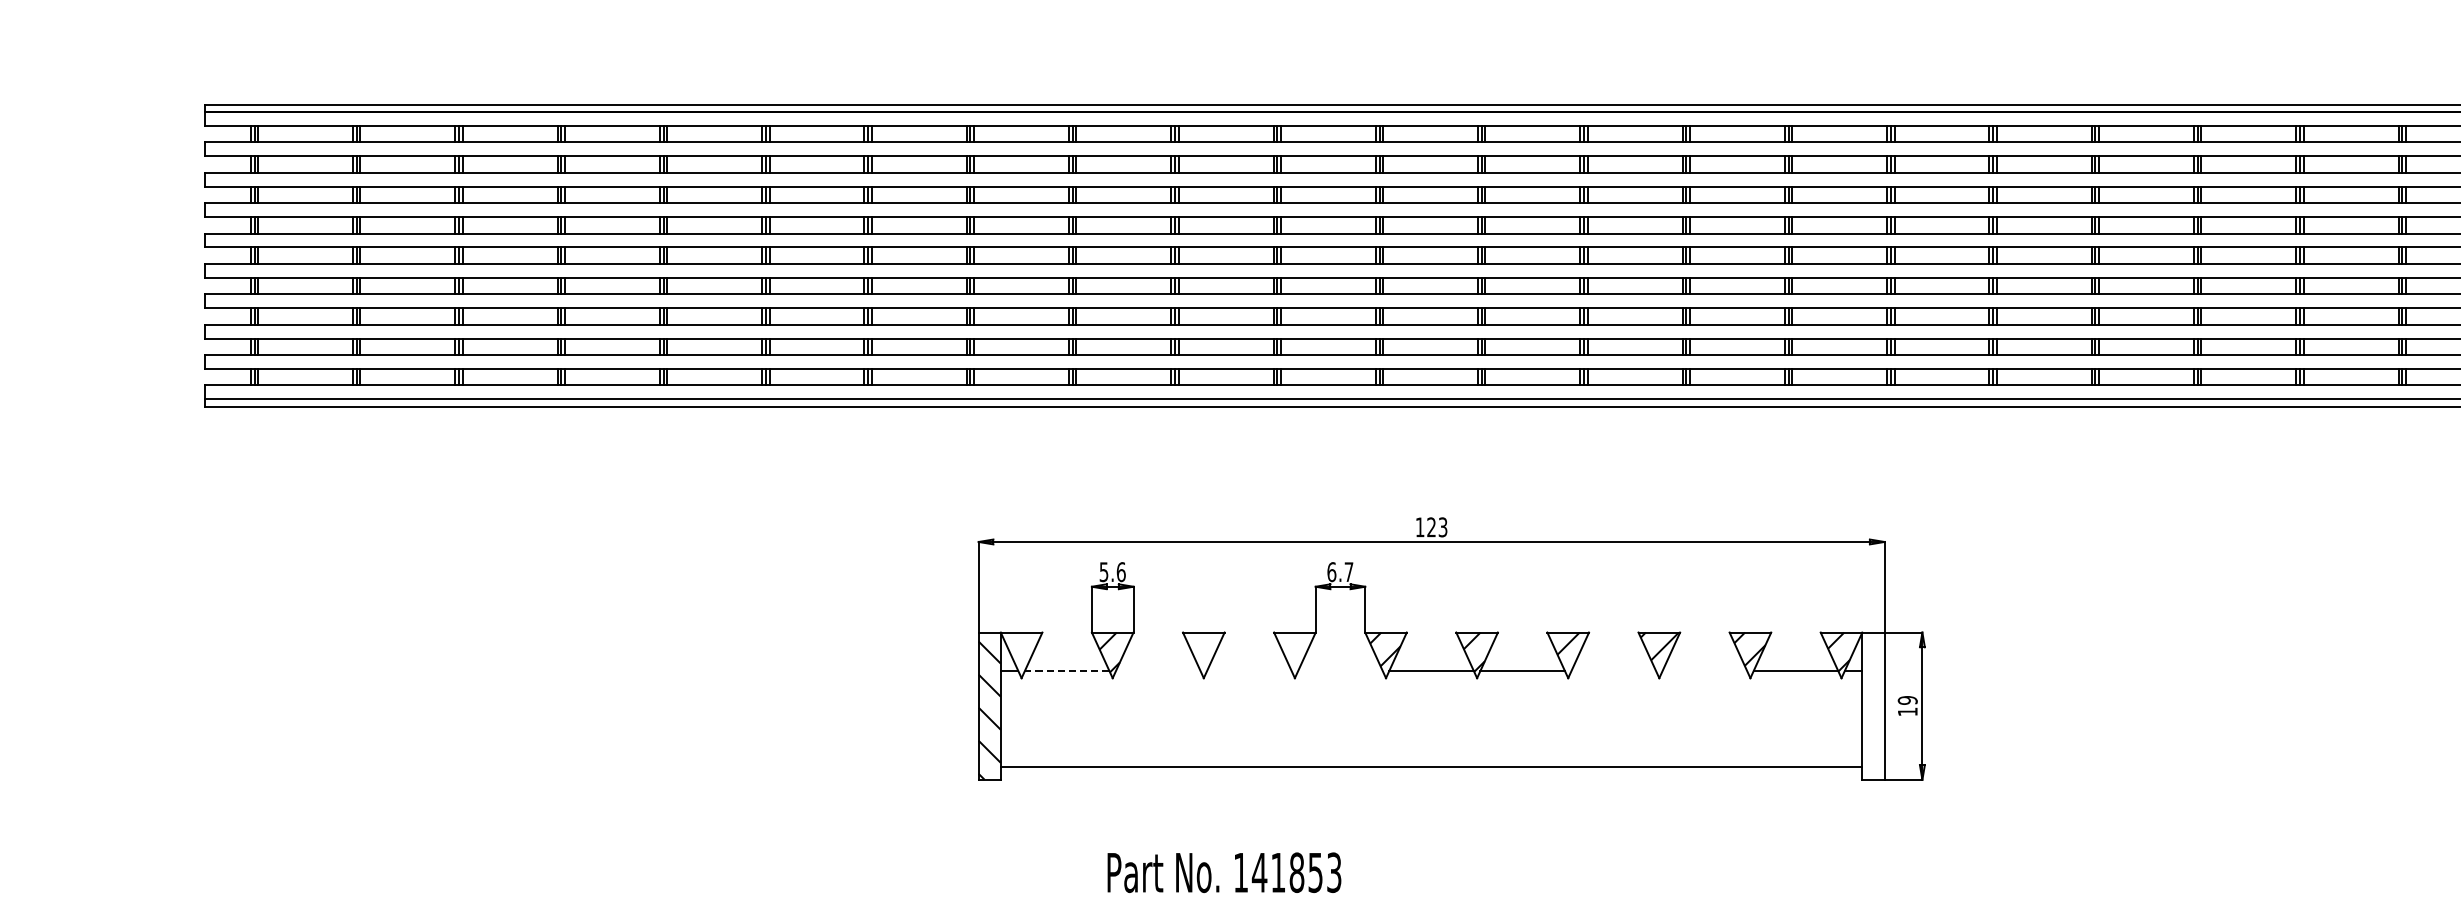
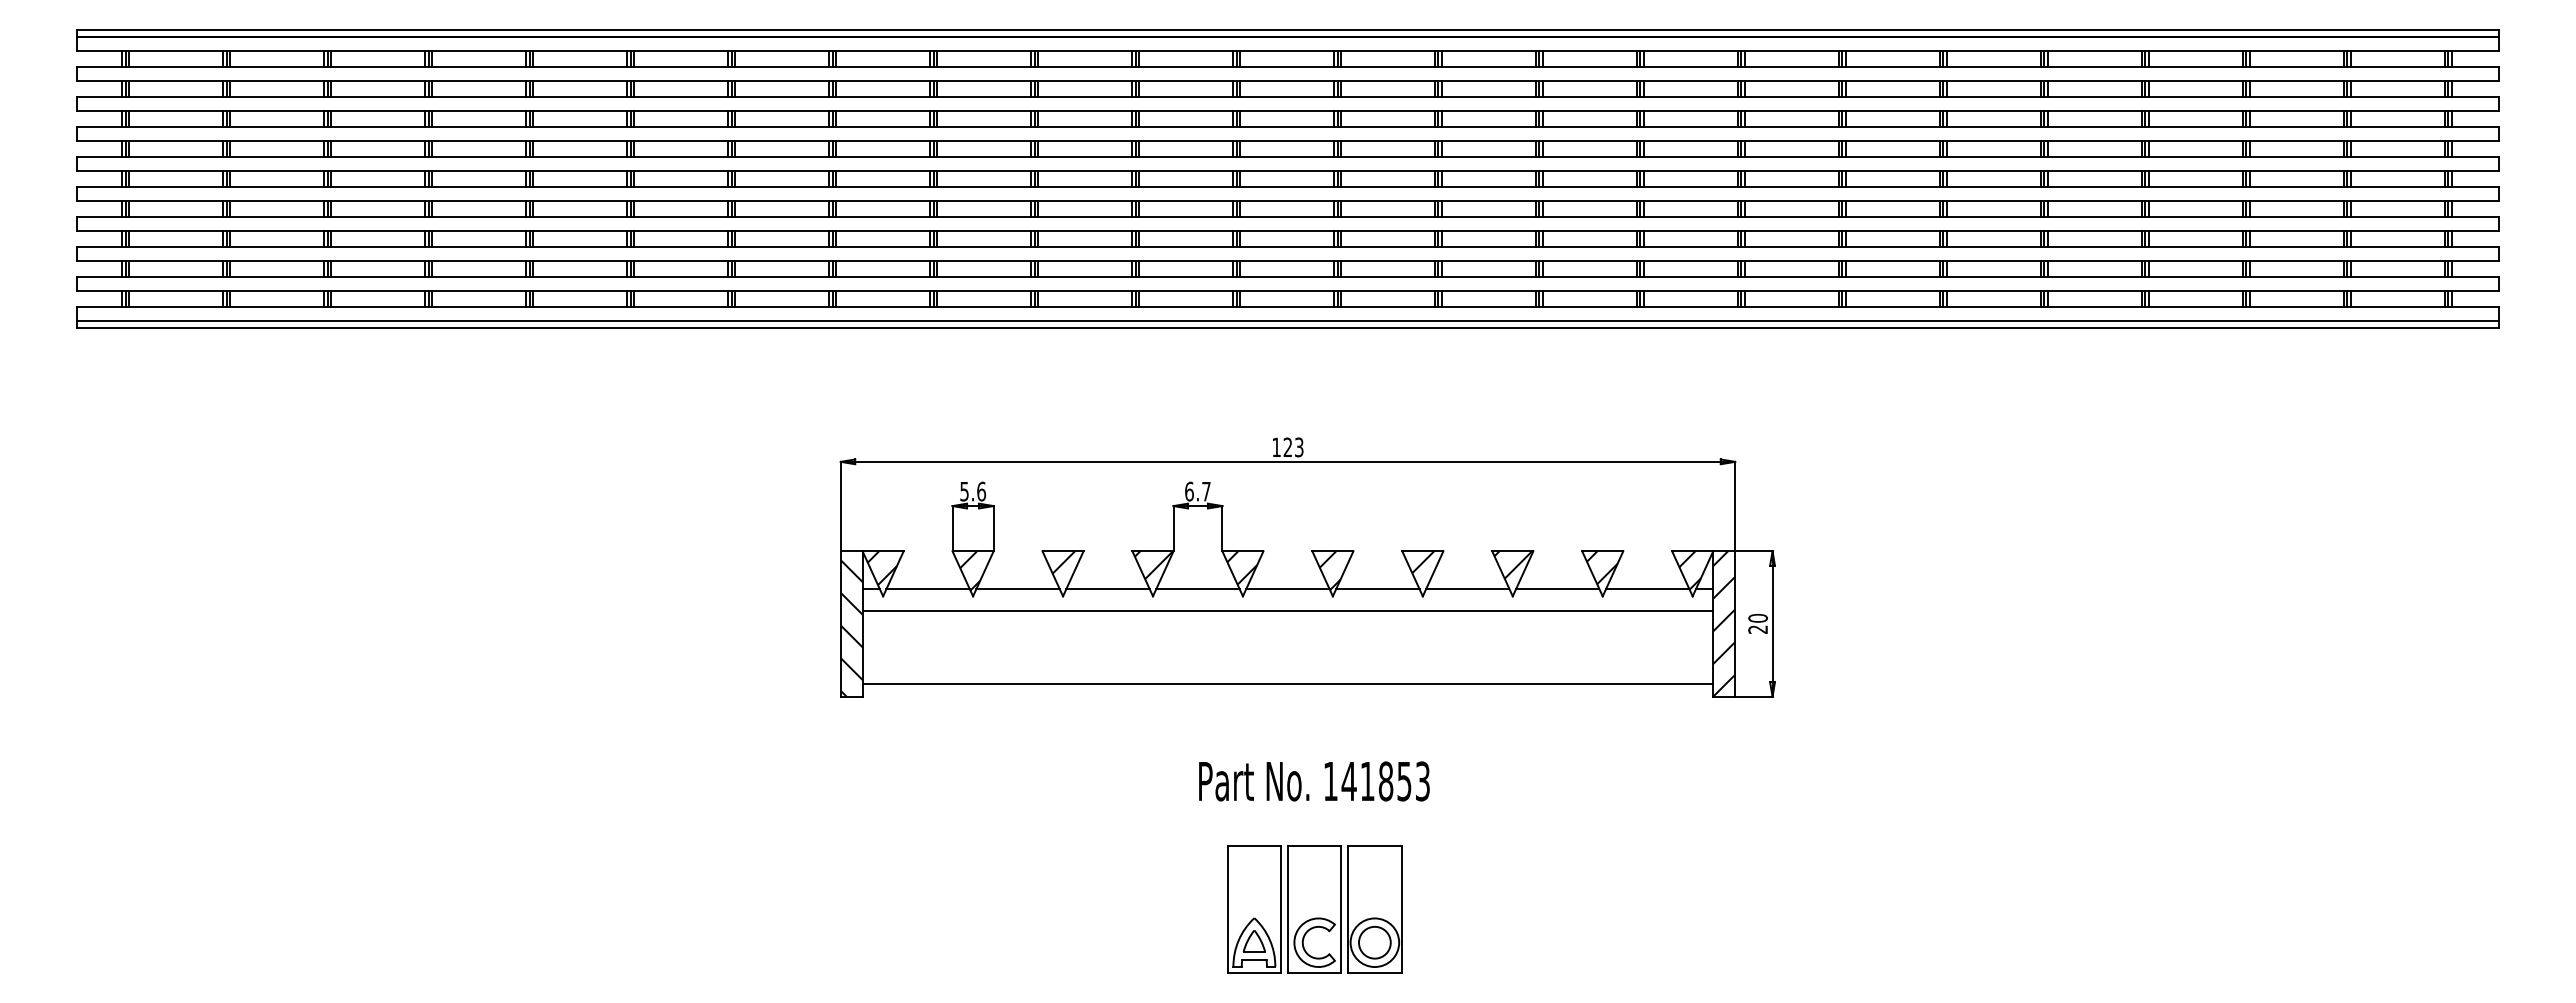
hatch: (1295, 646) -> (1153, 565), added
hatch: (1019, 649) -> (881, 568), added
hatch: (1204, 655) -> (1063, 573), added
line: (1067, 671) -> (928, 589), dashed -> solid
line: (1157, 671) -> (1017, 589), added
line: (1248, 671) -> (1107, 589), added
line: (1339, 671) -> (1197, 589), added
line: (1613, 671) -> (1467, 589), added
line: (1704, 671) -> (1557, 589), added
line: (1431, 692) -> (1287, 610), added
hatch: (1873, 705) -> (1724, 623), added
text: (1908, 705) -> (1758, 623), 19 -> 20
text: (1224, 872) -> (1314, 781), moved

